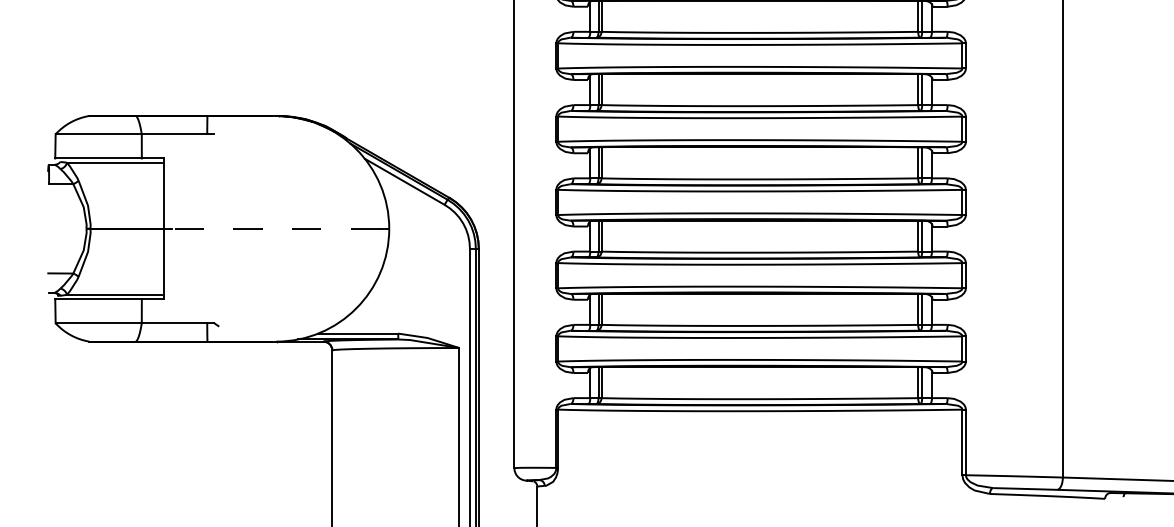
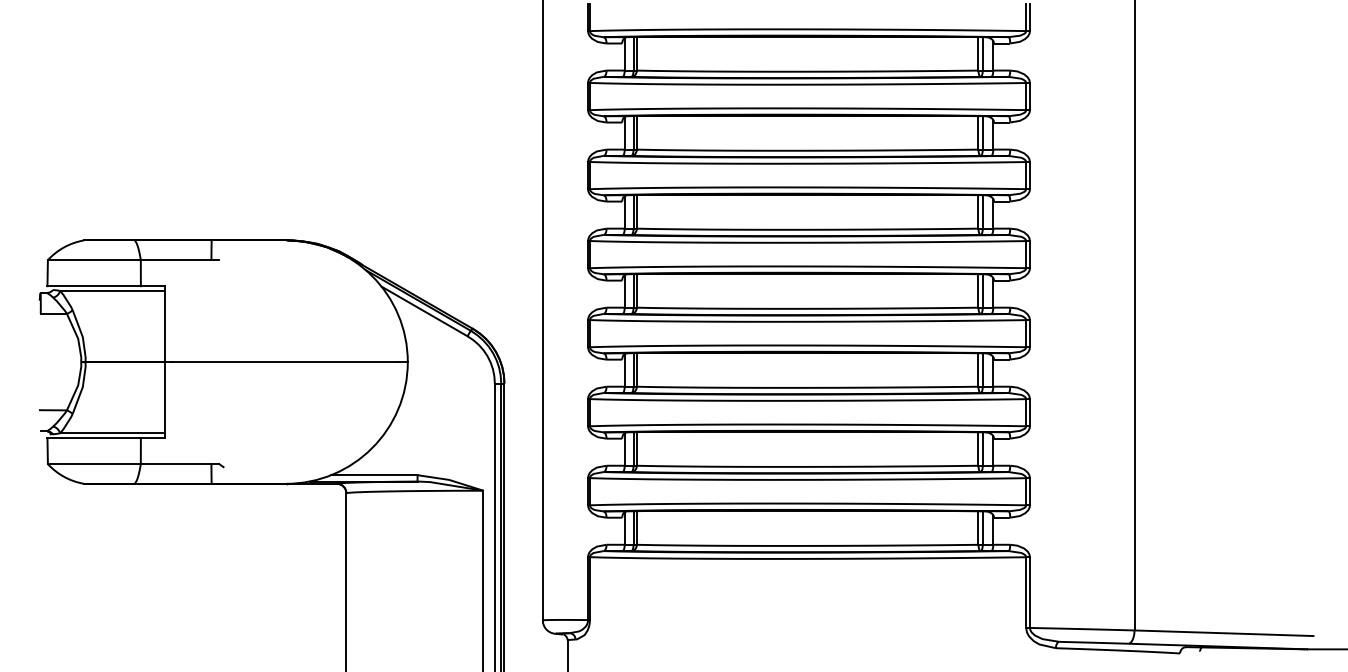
line: (275, 229) -> (285, 362), dashed -> solid

